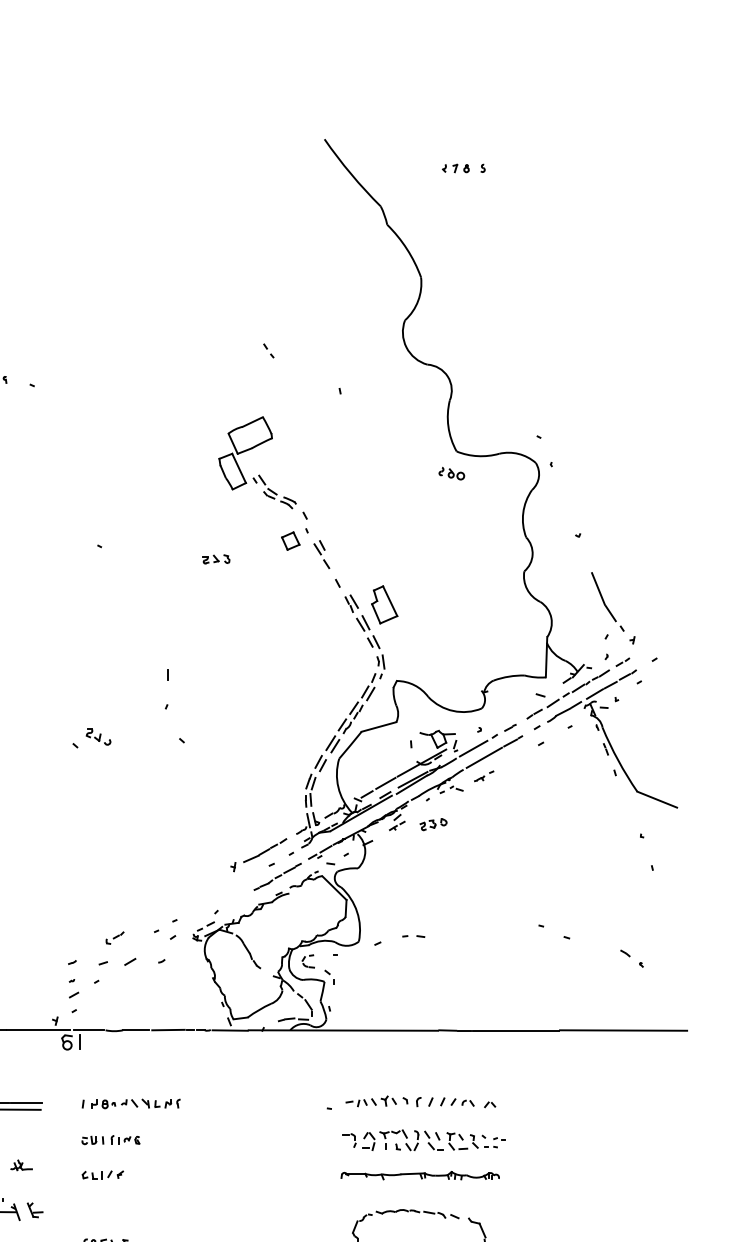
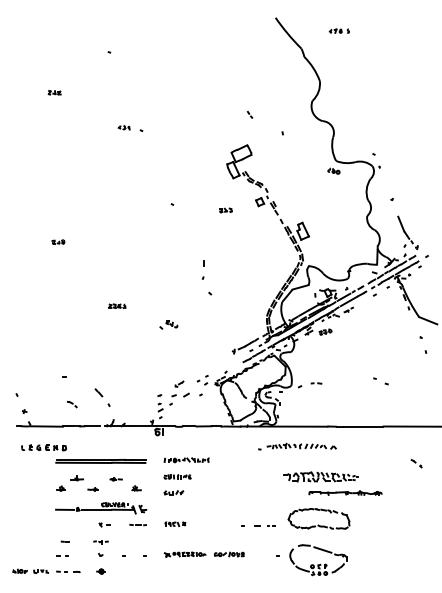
part: (91, 738) -> (168, 324), moved
part: (631, 958) -> (416, 463), moved
part: (411, 1102) -> (297, 446), moved
part: (420, 1174) -> (345, 492), moved

